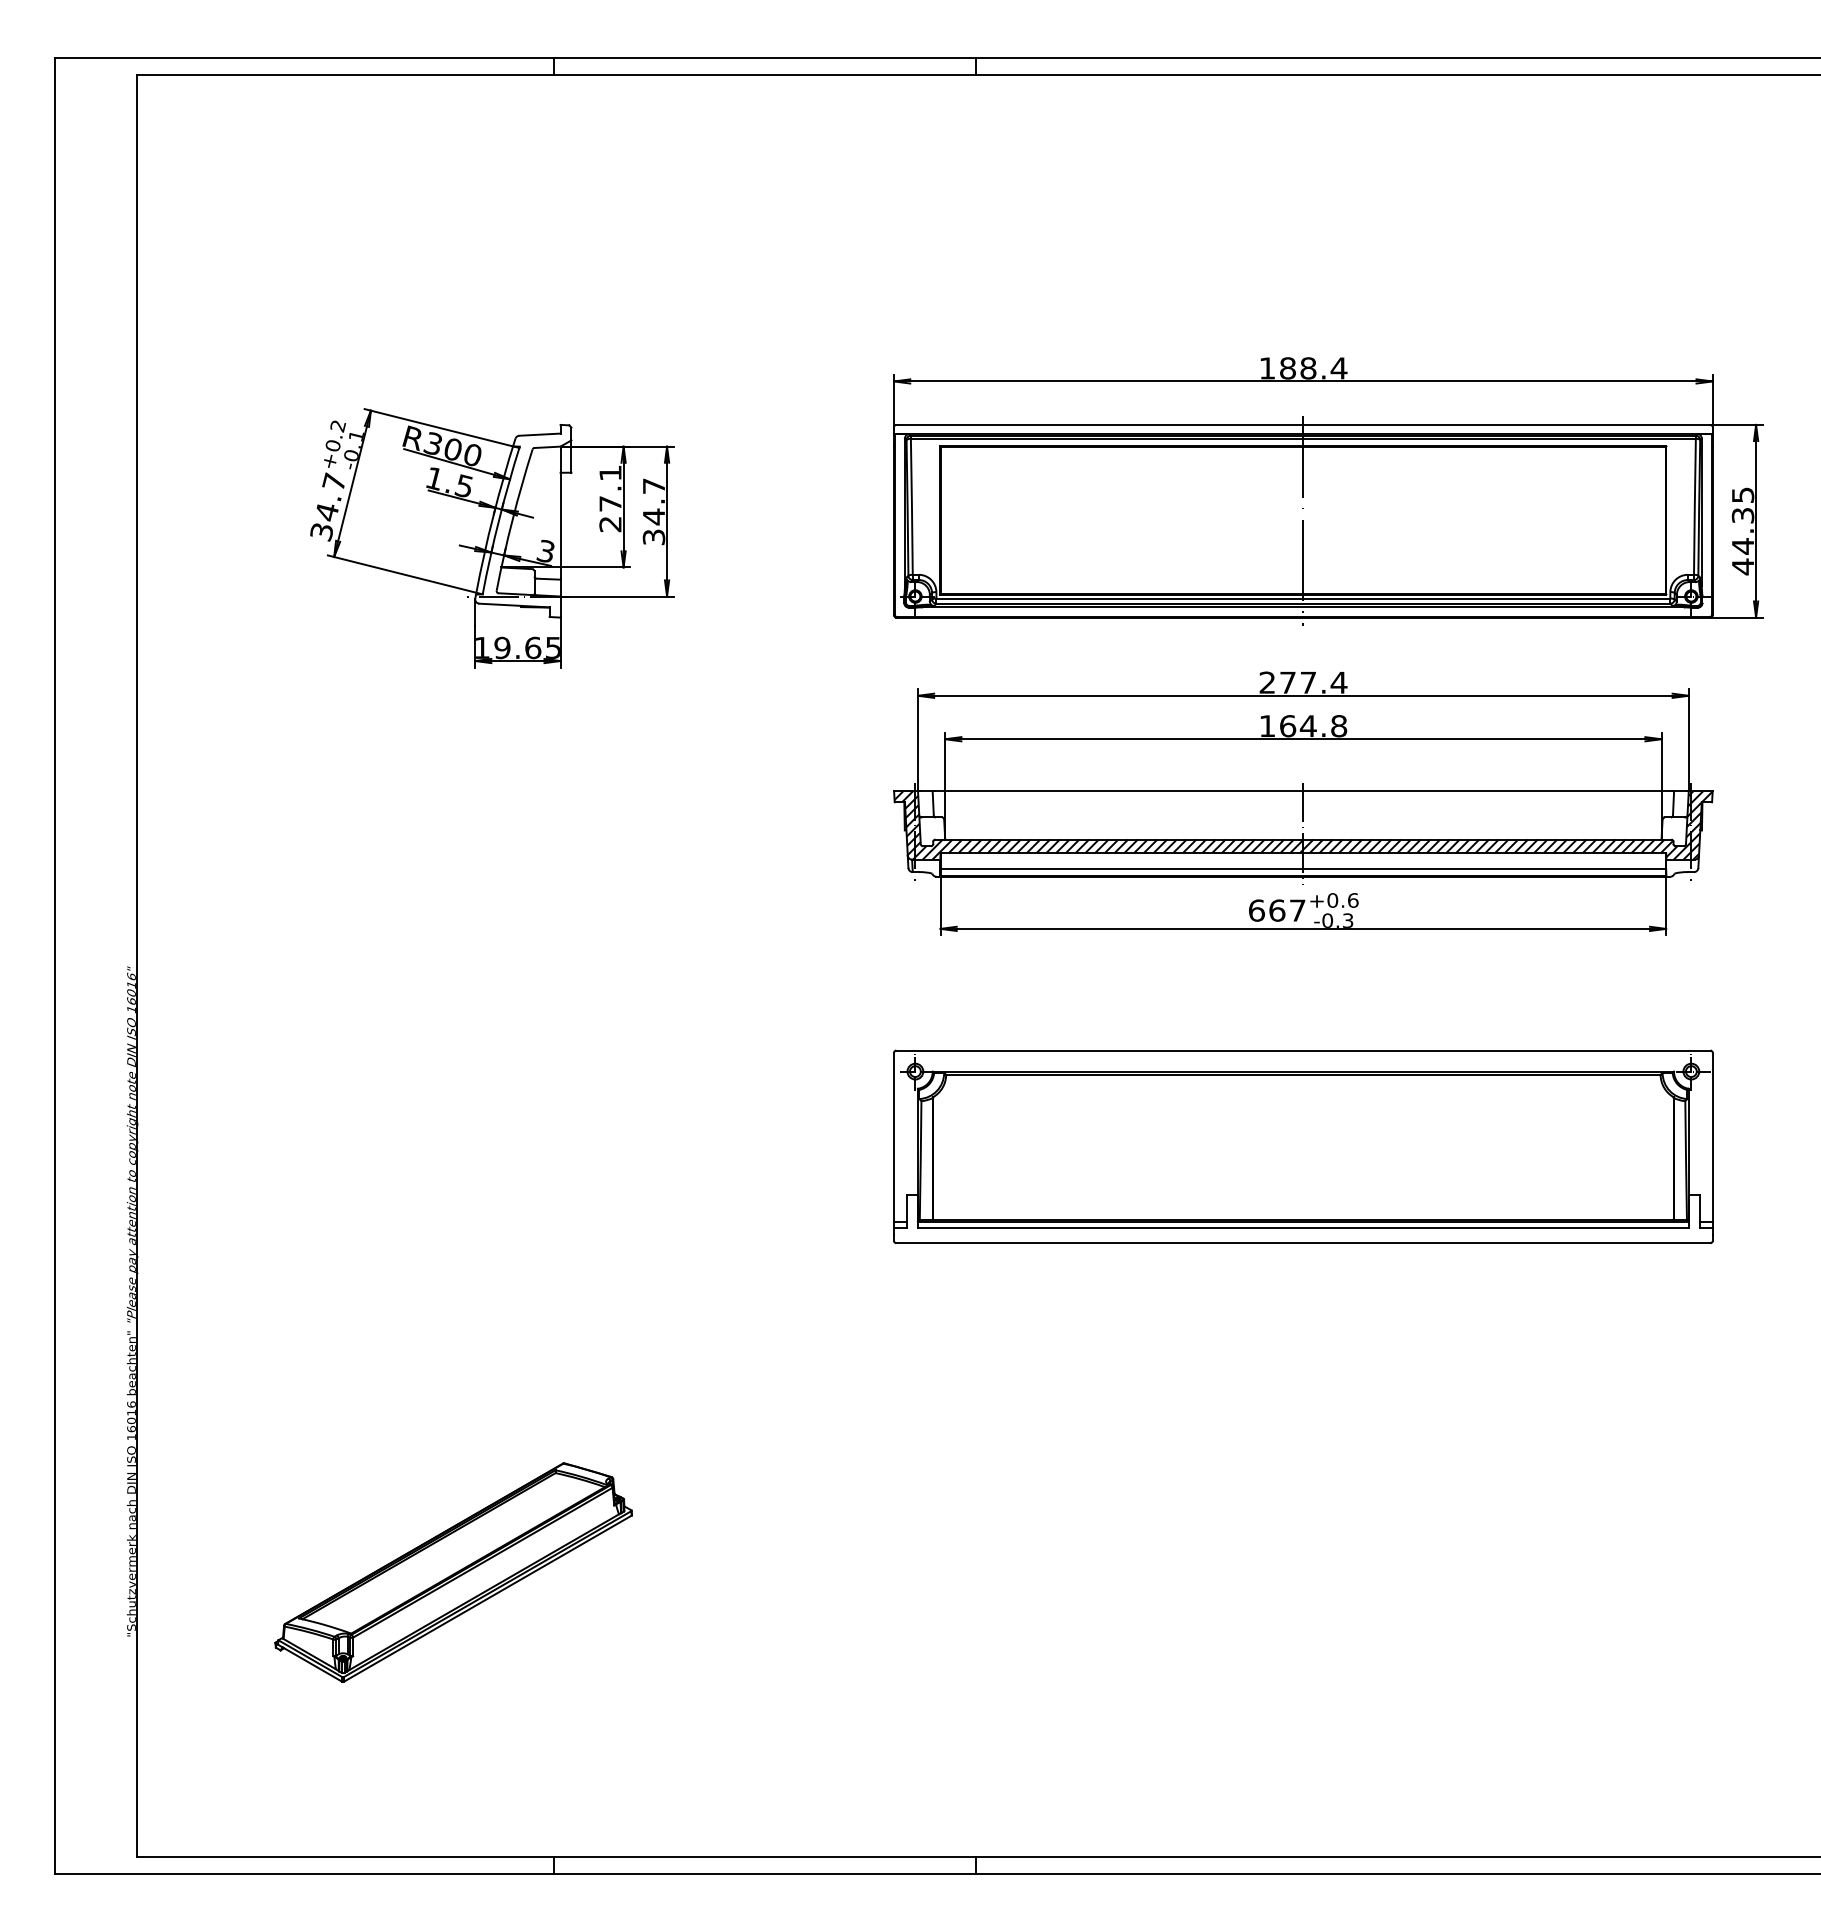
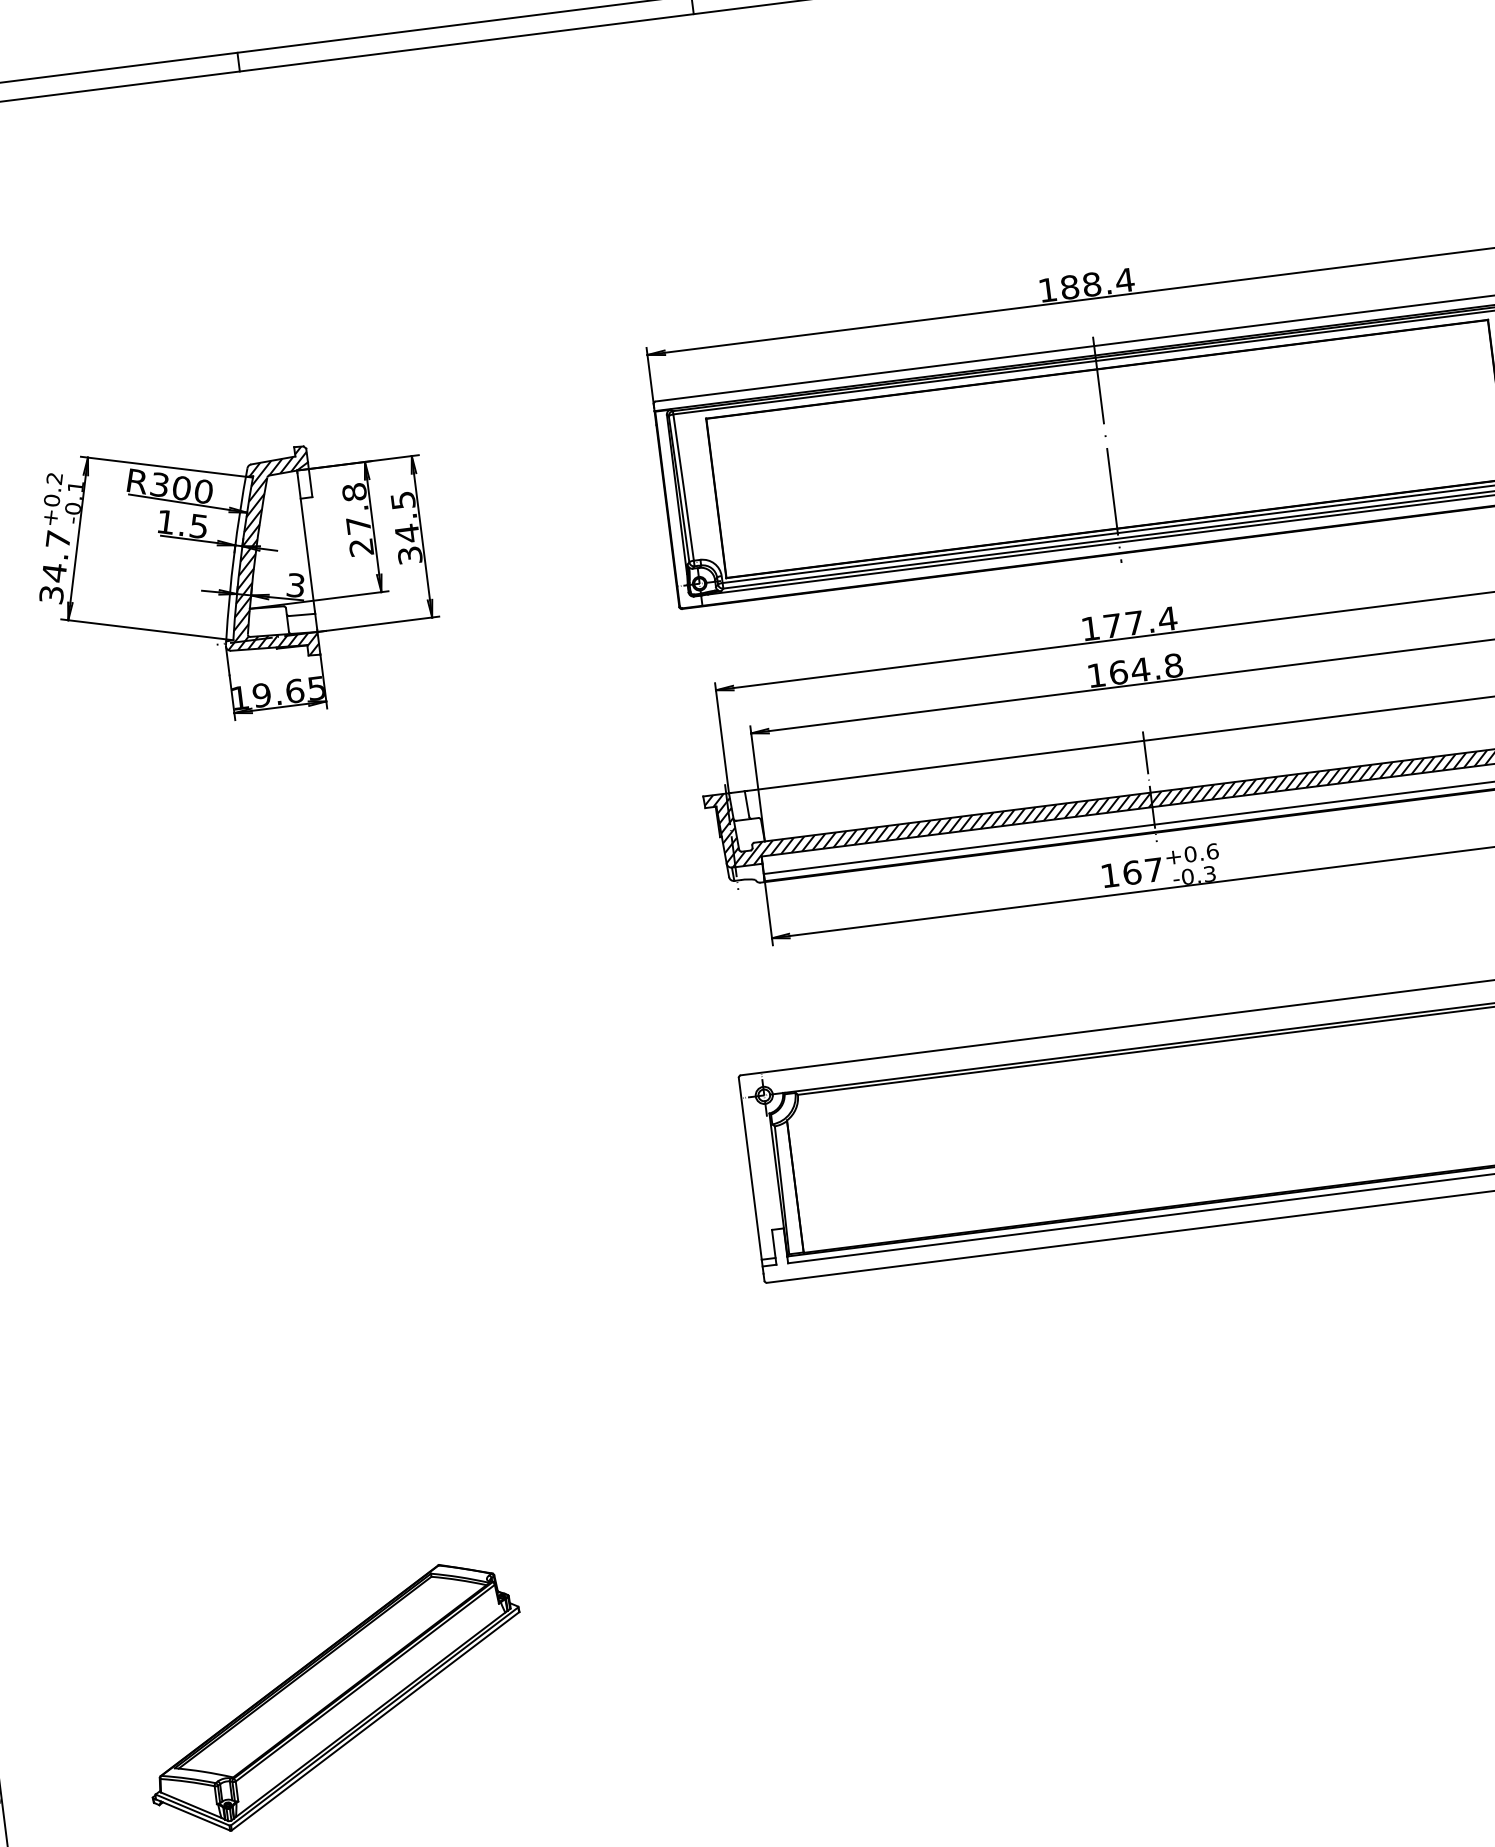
text: (610, 473) -> (354, 492), 27.1 -> 27.8
text: (654, 485) -> (403, 499), 34.7 -> 34.5
hatch: (524, 521) -> (268, 556), added
text: (1266, 682) -> (1089, 628), 277.4 -> 177.4
text: (1256, 910) -> (1109, 875), 667 -> 167

